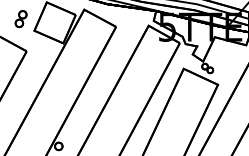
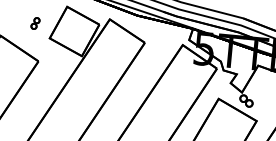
part: (20, 19) -> (34, 23), size x0.6

